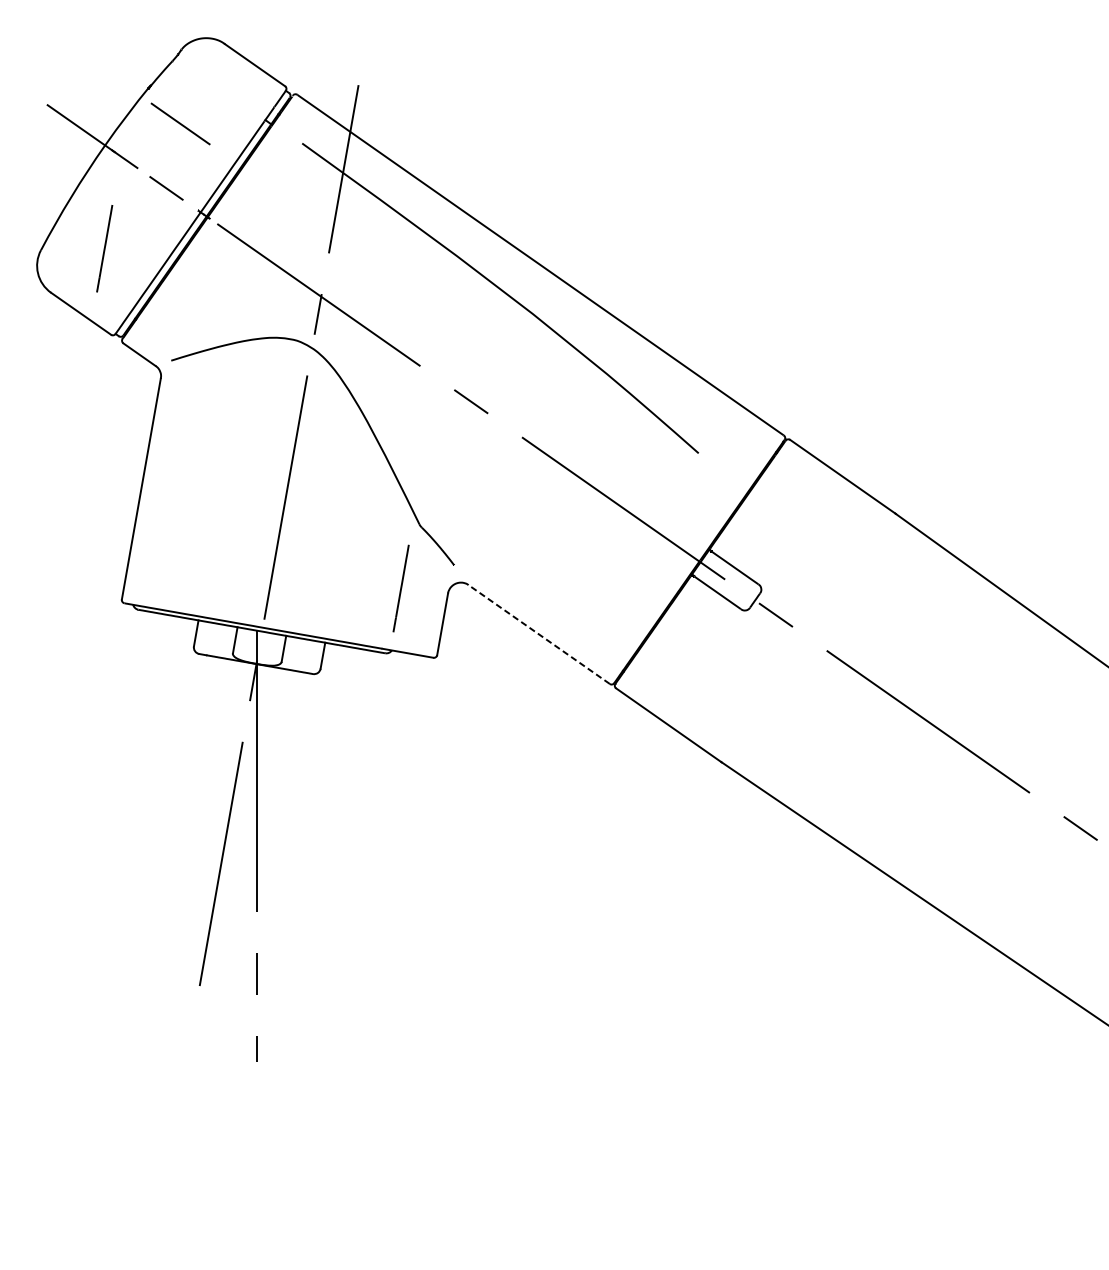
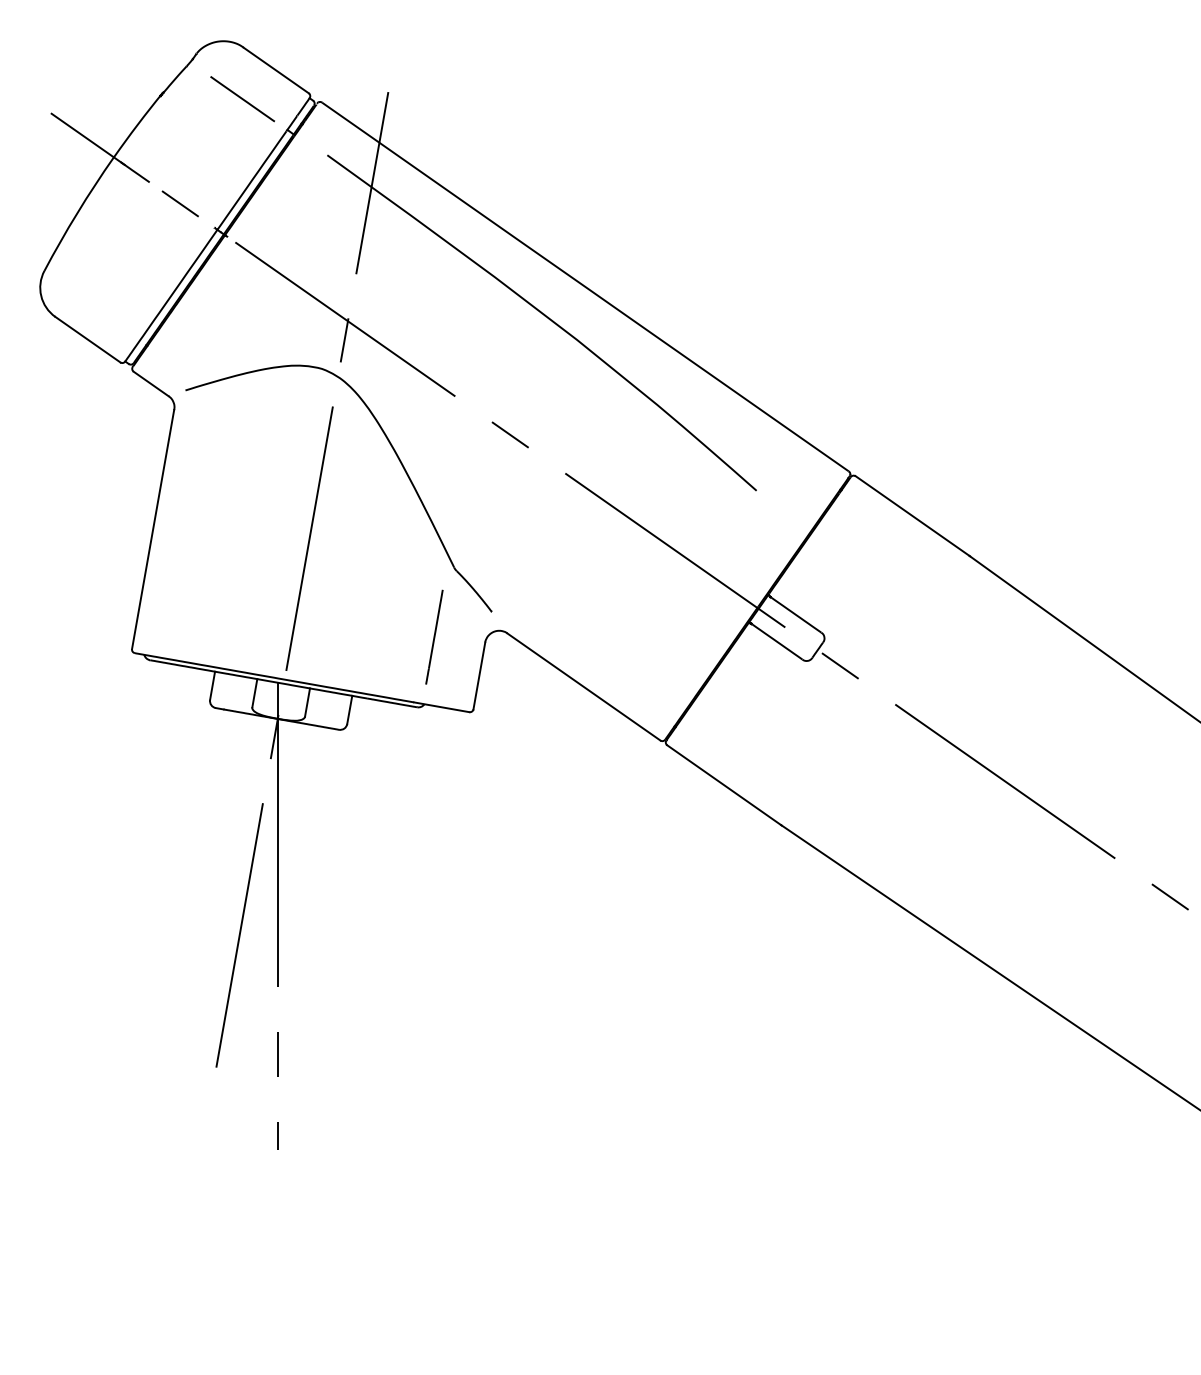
line: (180, 124) -> (242, 99), moved
line: (104, 248) -> (113, 268), removed
line: (538, 634) -> (583, 686), dashed -> solid

